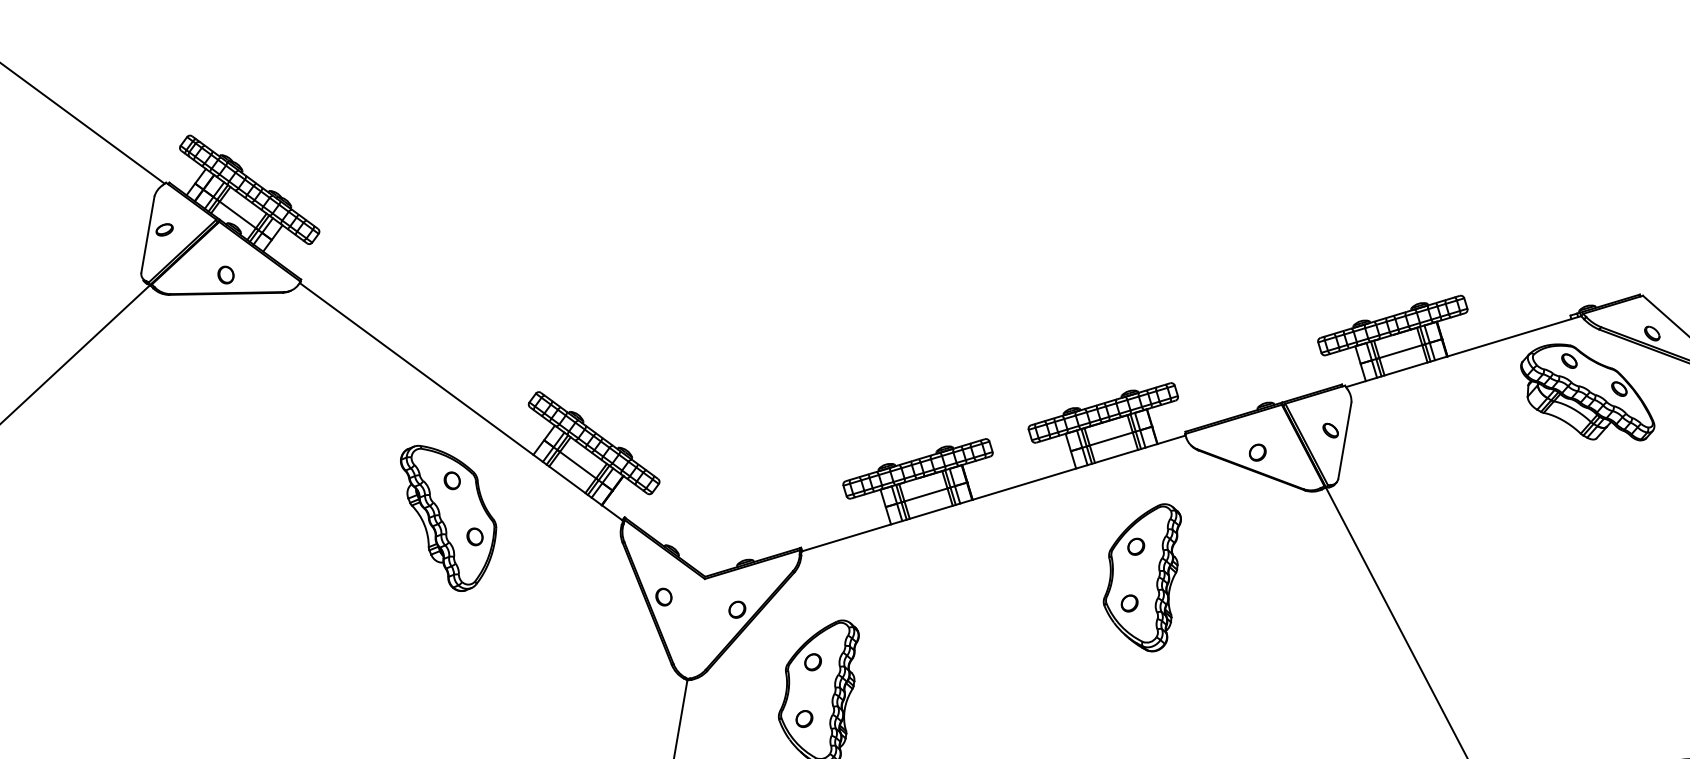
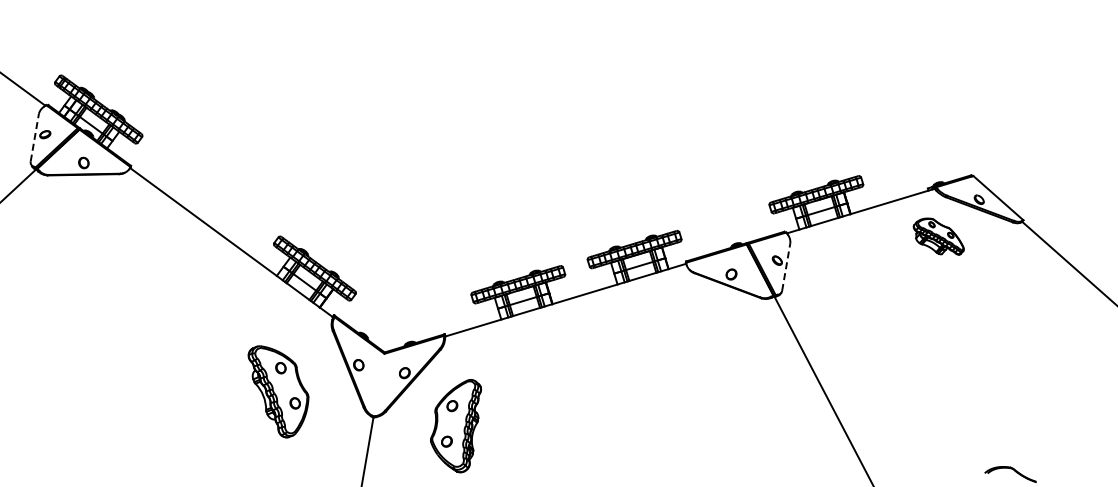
line: (147, 234) -> (34, 137), solid -> dashed
part: (1587, 392) -> (938, 236), size x0.6
line: (1345, 439) -> (786, 266), solid -> dashed
part: (448, 517) -> (278, 391), moved
part: (1142, 578) -> (659, 353), removed

